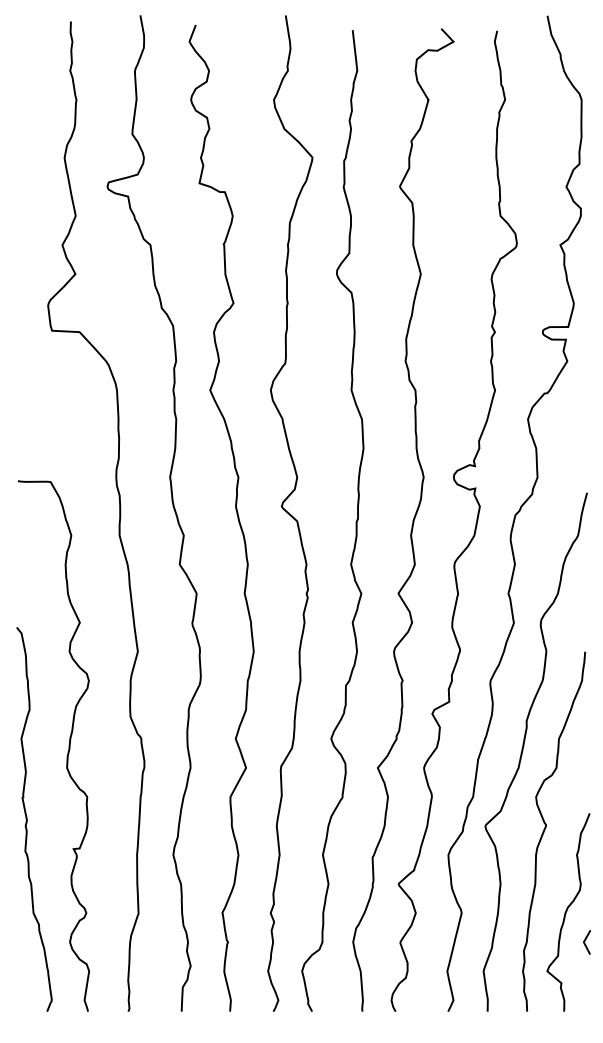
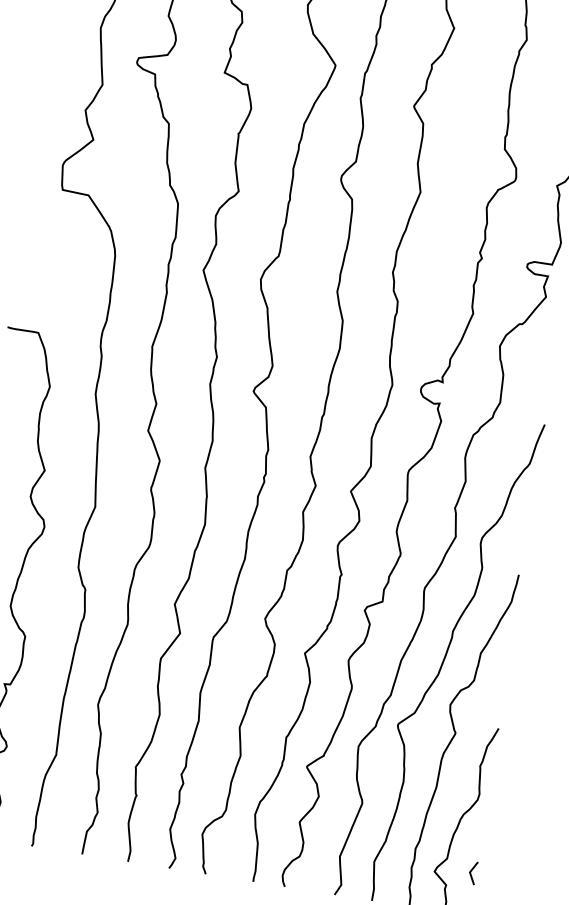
line: (585, 942) -> (471, 872), moved

